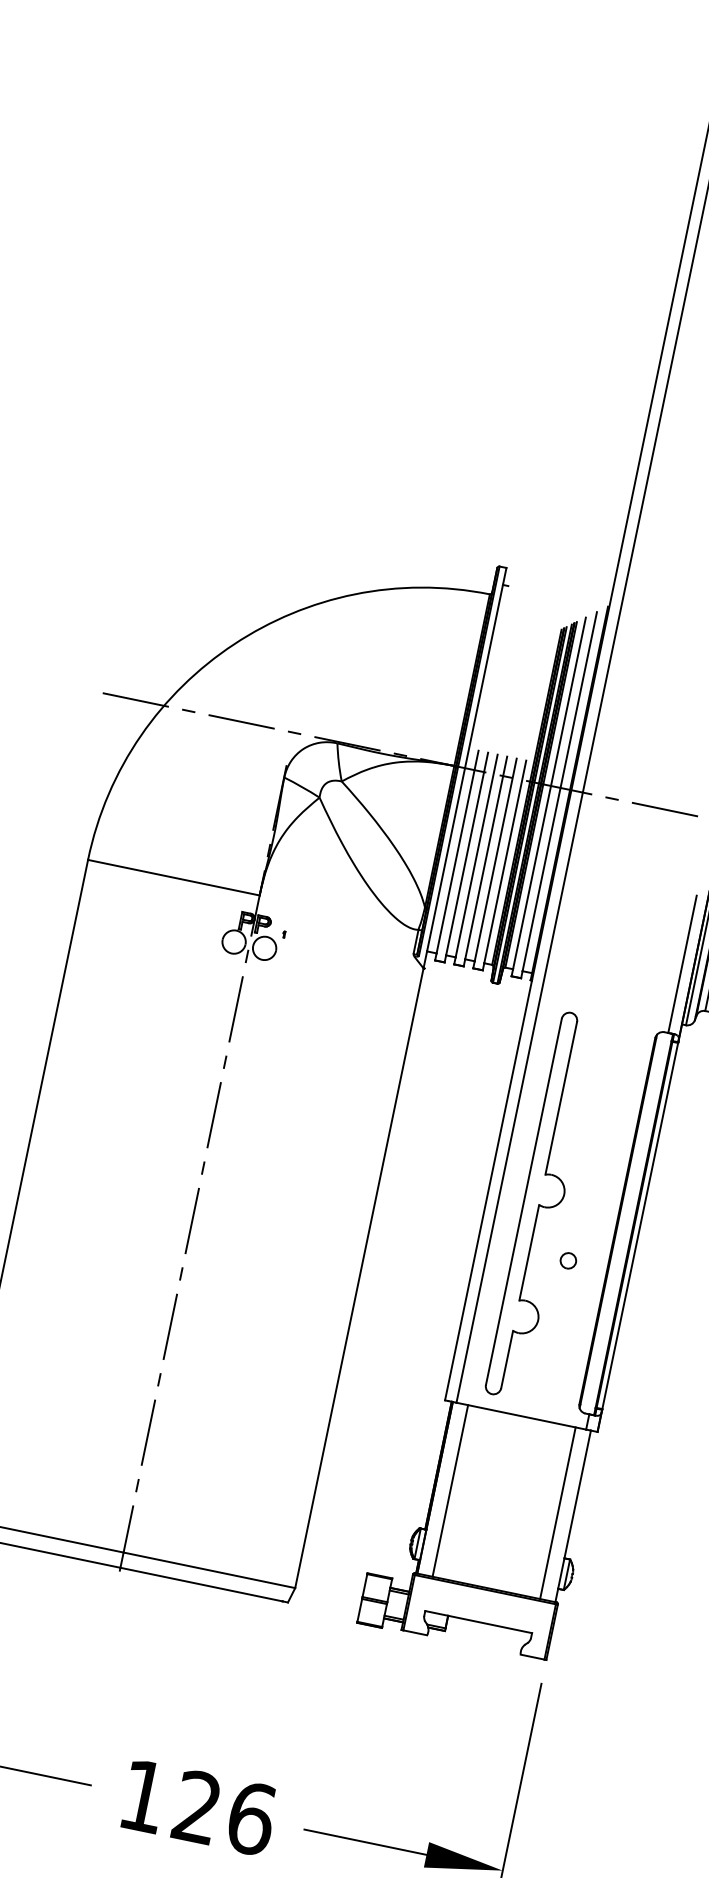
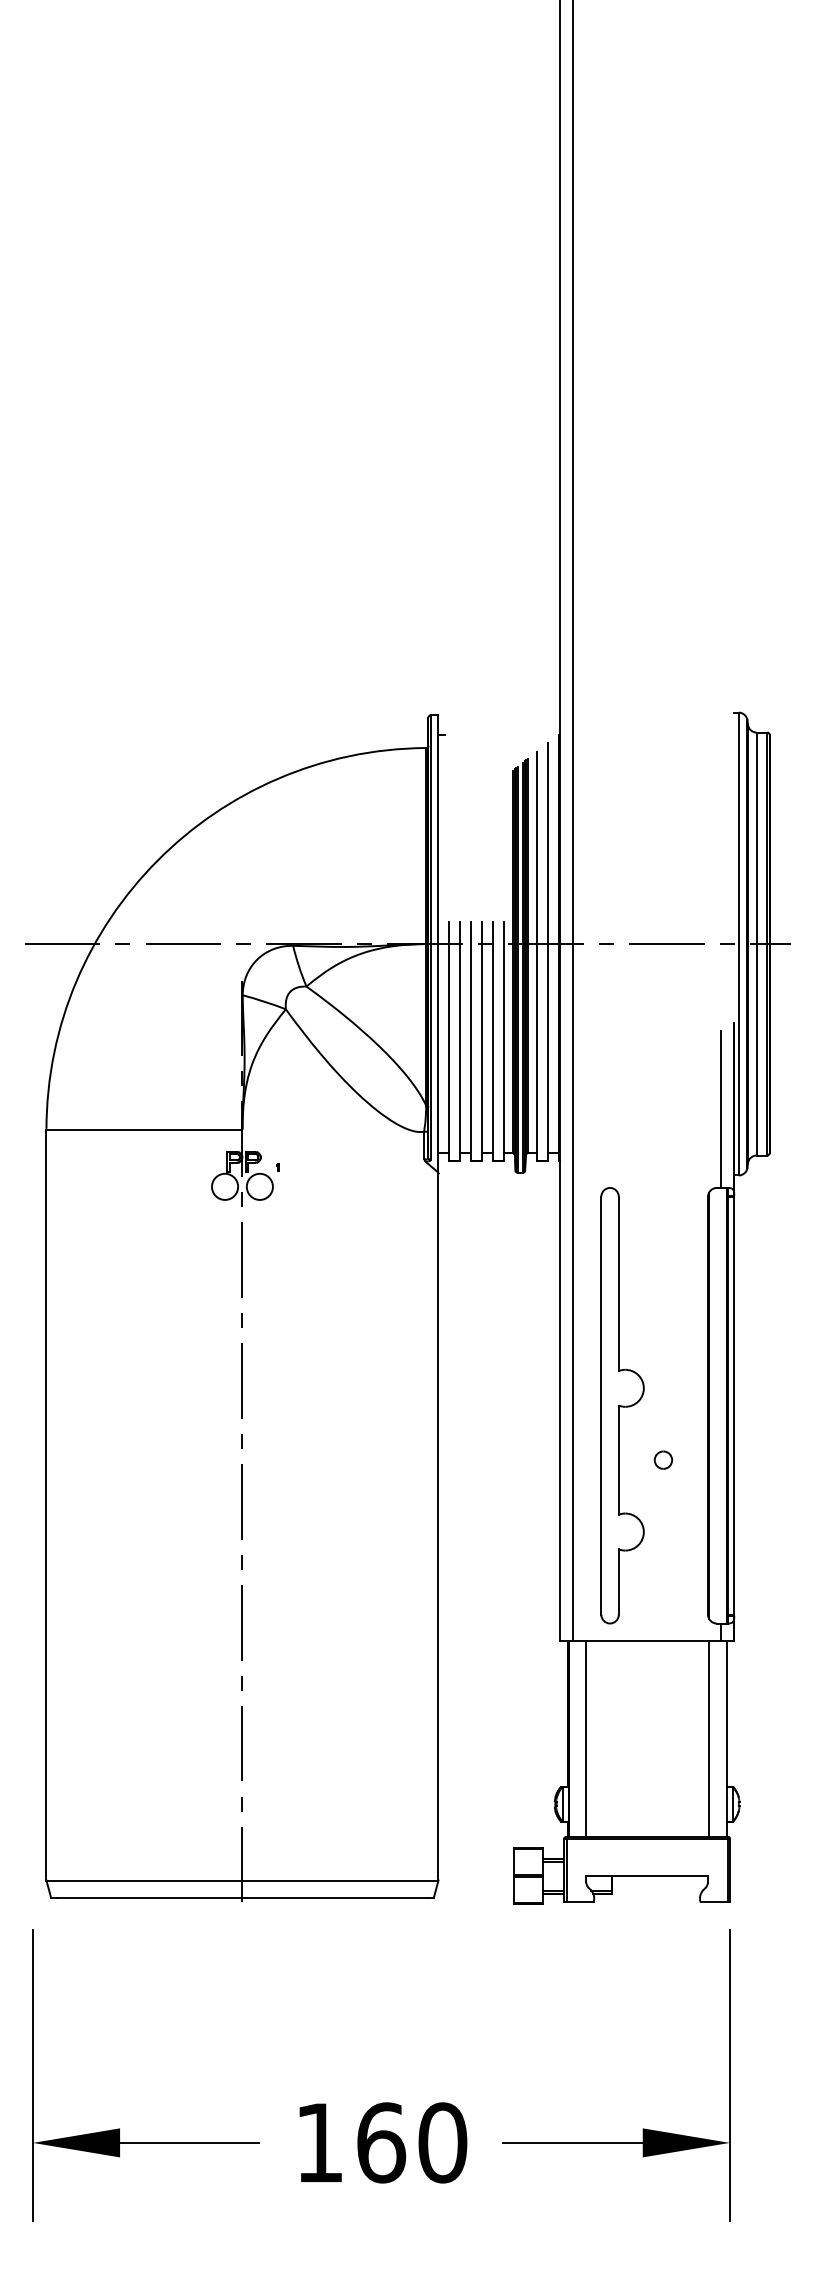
text: (224, 1812) -> (412, 2142), 126 -> 160

